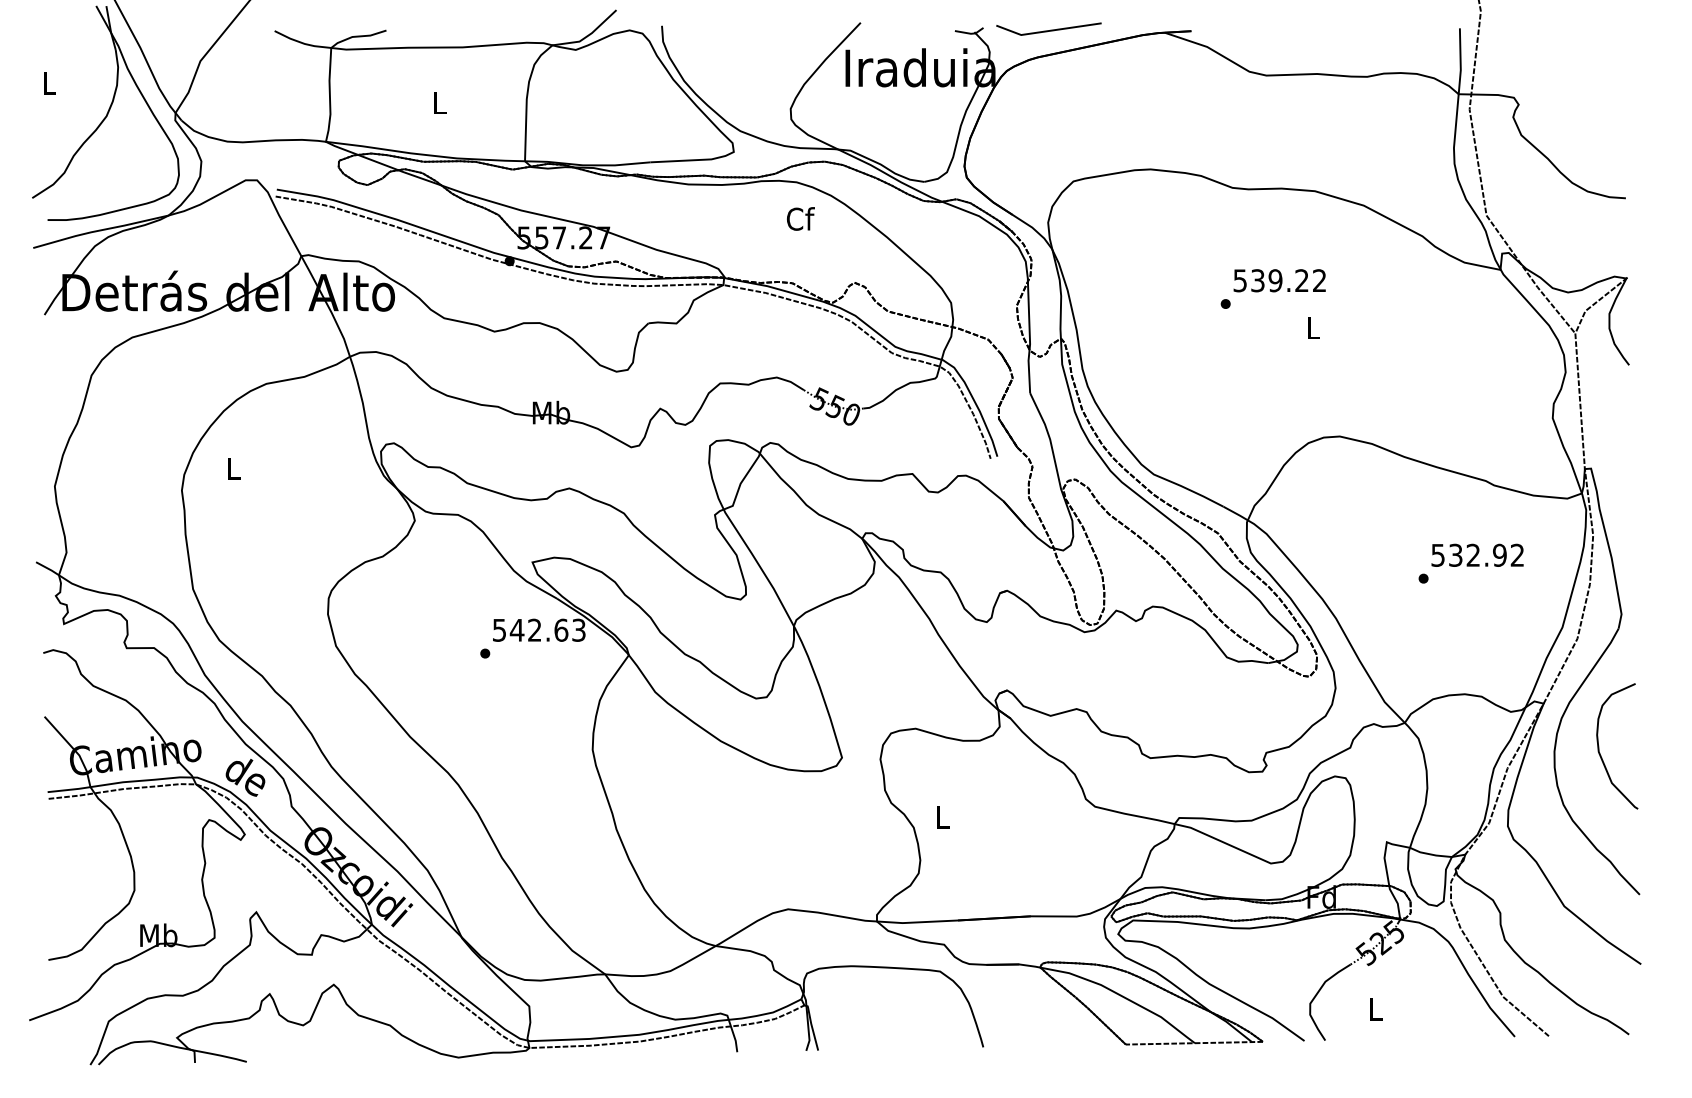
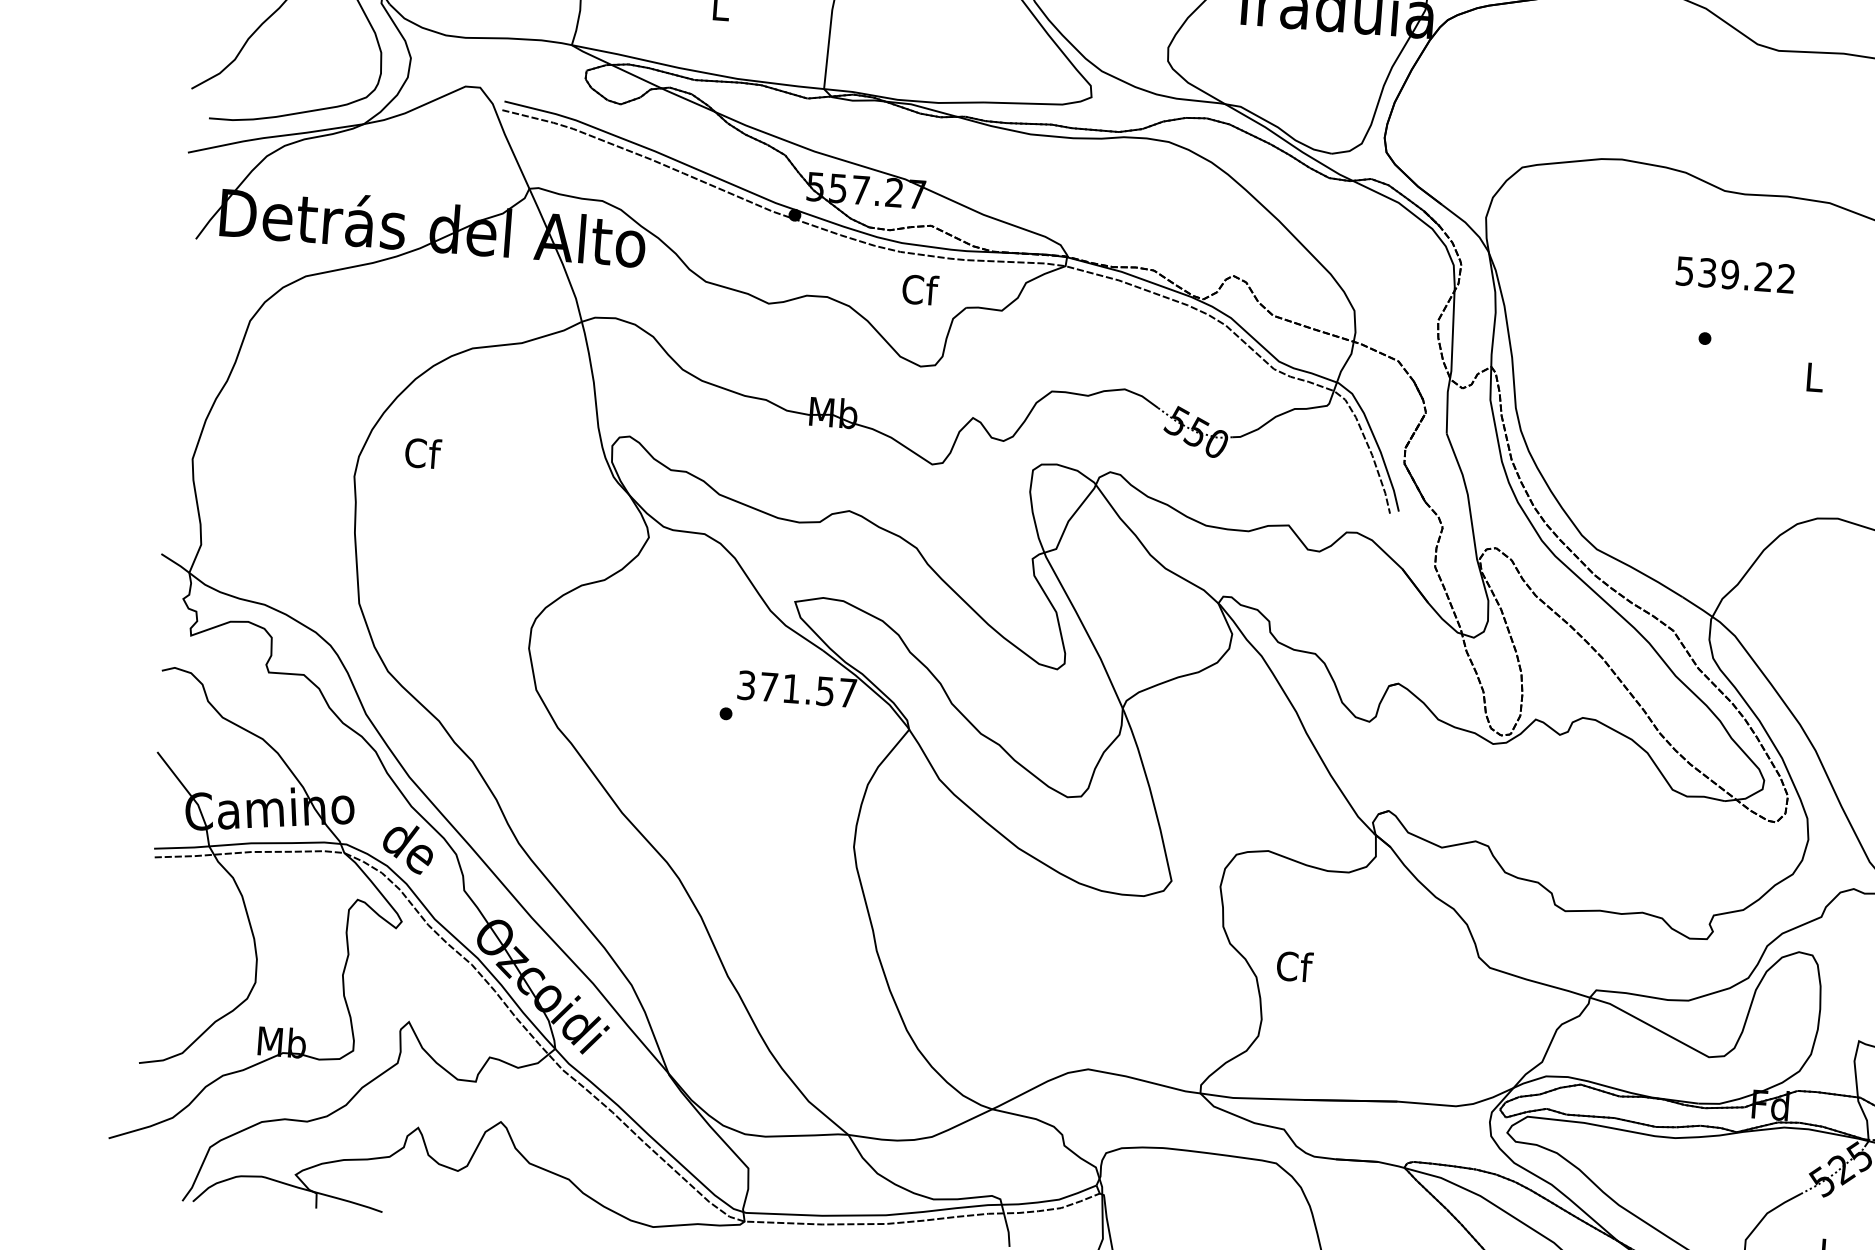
text: (800, 218) -> (920, 289), moved
text: (1279, 280) -> (1735, 274), moved
text: (234, 468) -> (423, 453), L -> Cf
text: (539, 629) -> (797, 688), 542.63 -> 371.57
text: (943, 816) -> (1295, 965), L -> Cf

